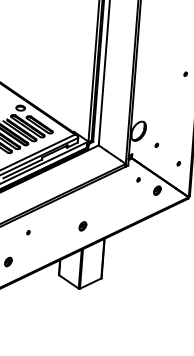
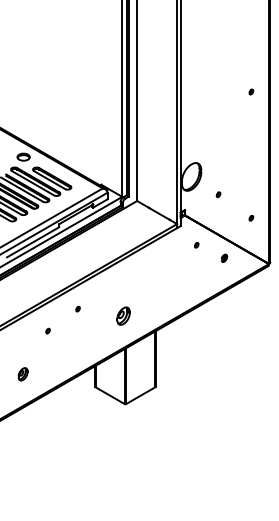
part: (157, 190) -> (224, 258), size x0.6
part: (50, 218) -> (77, 308), added
part: (82, 226) -> (123, 316), size x1.4

